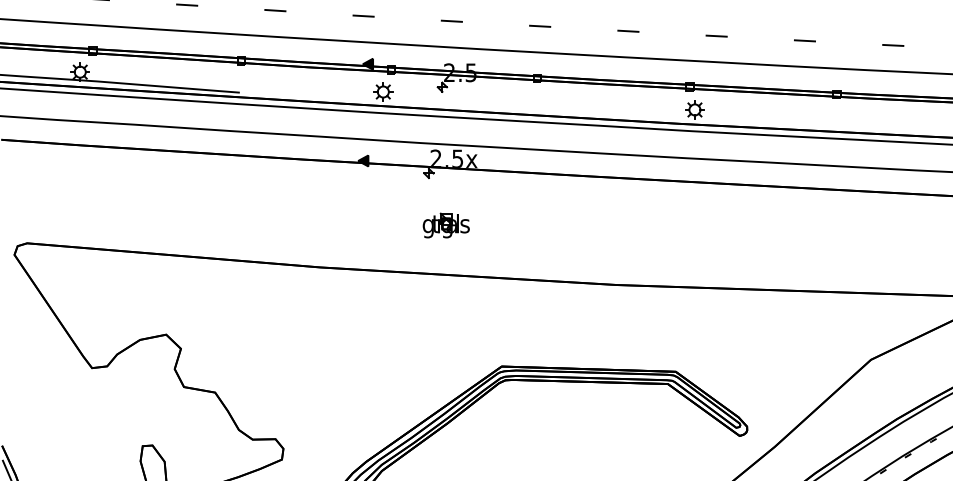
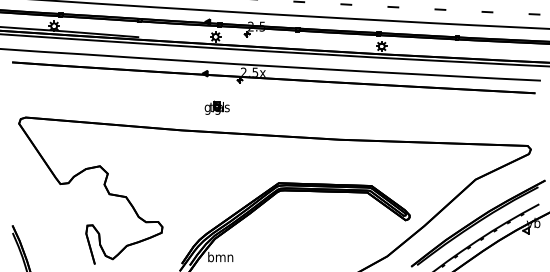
part: (444, 224) -> (216, 107), moved

